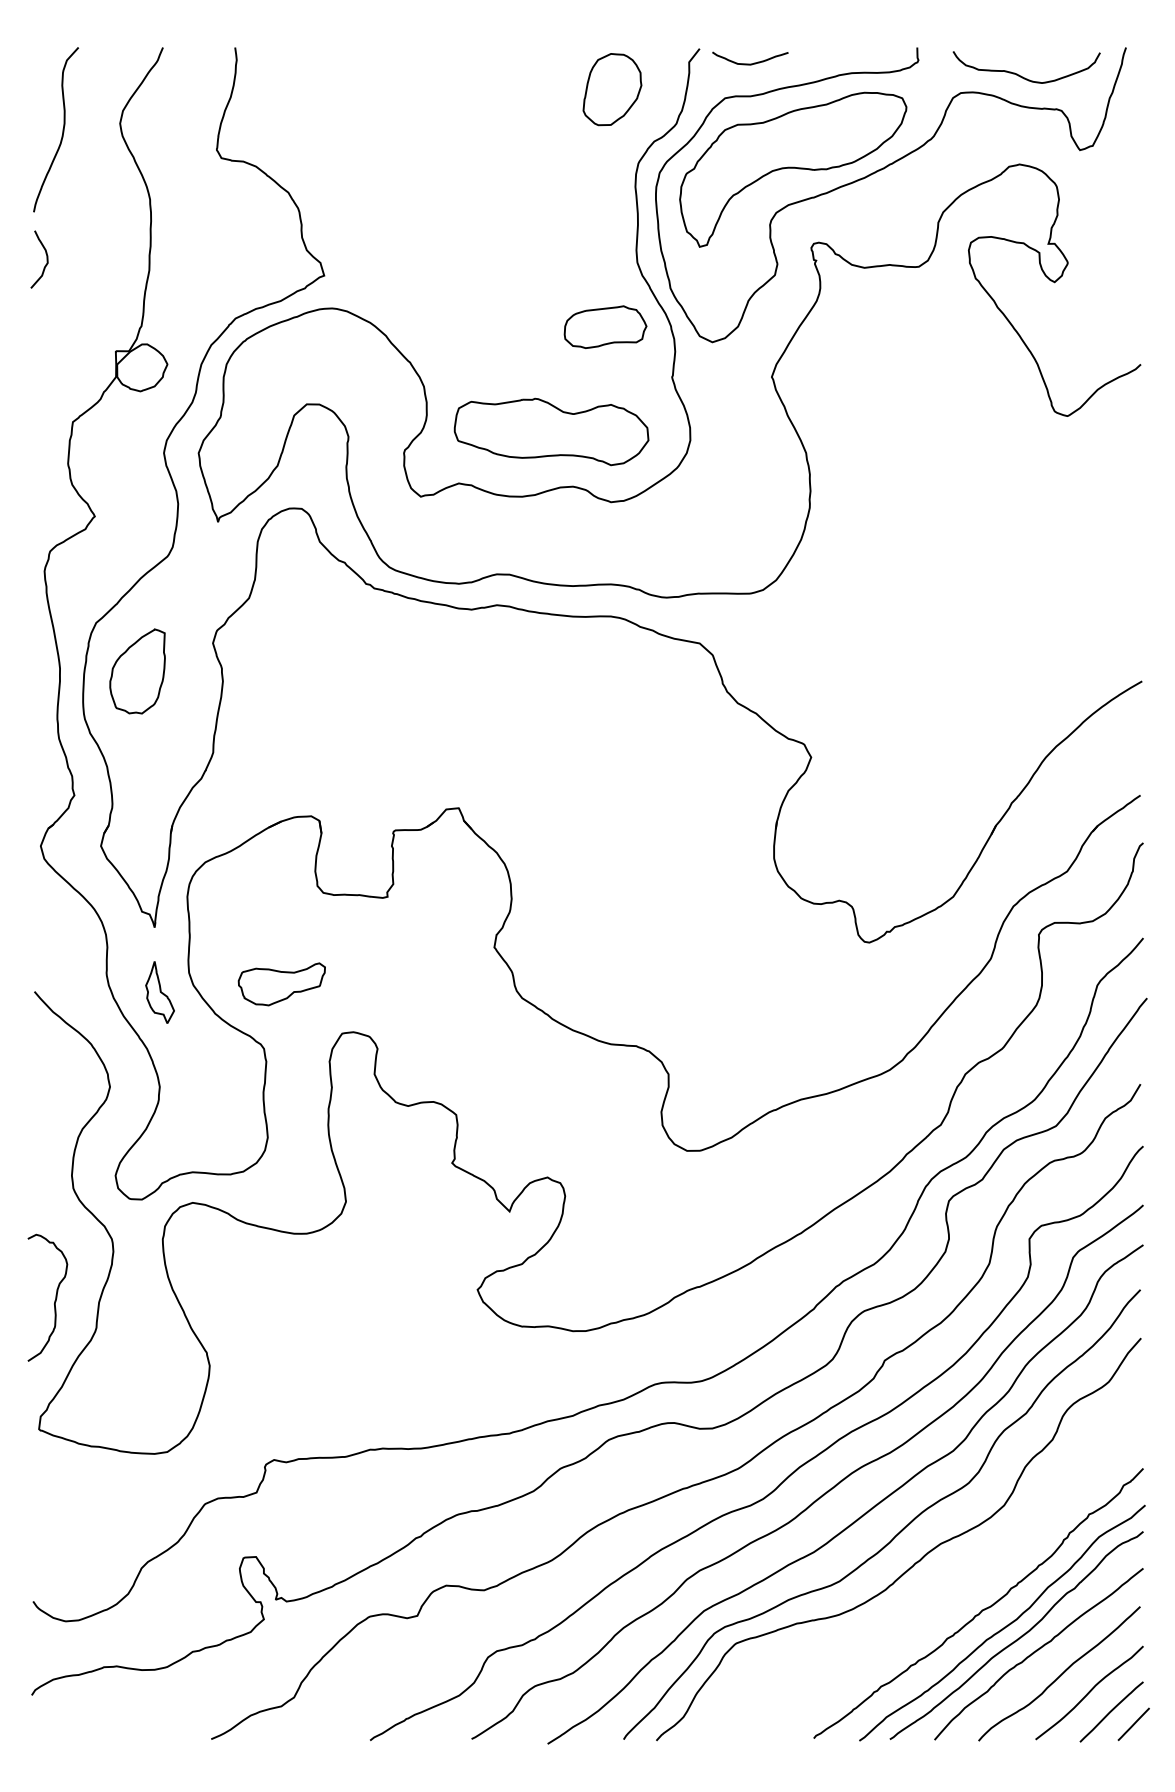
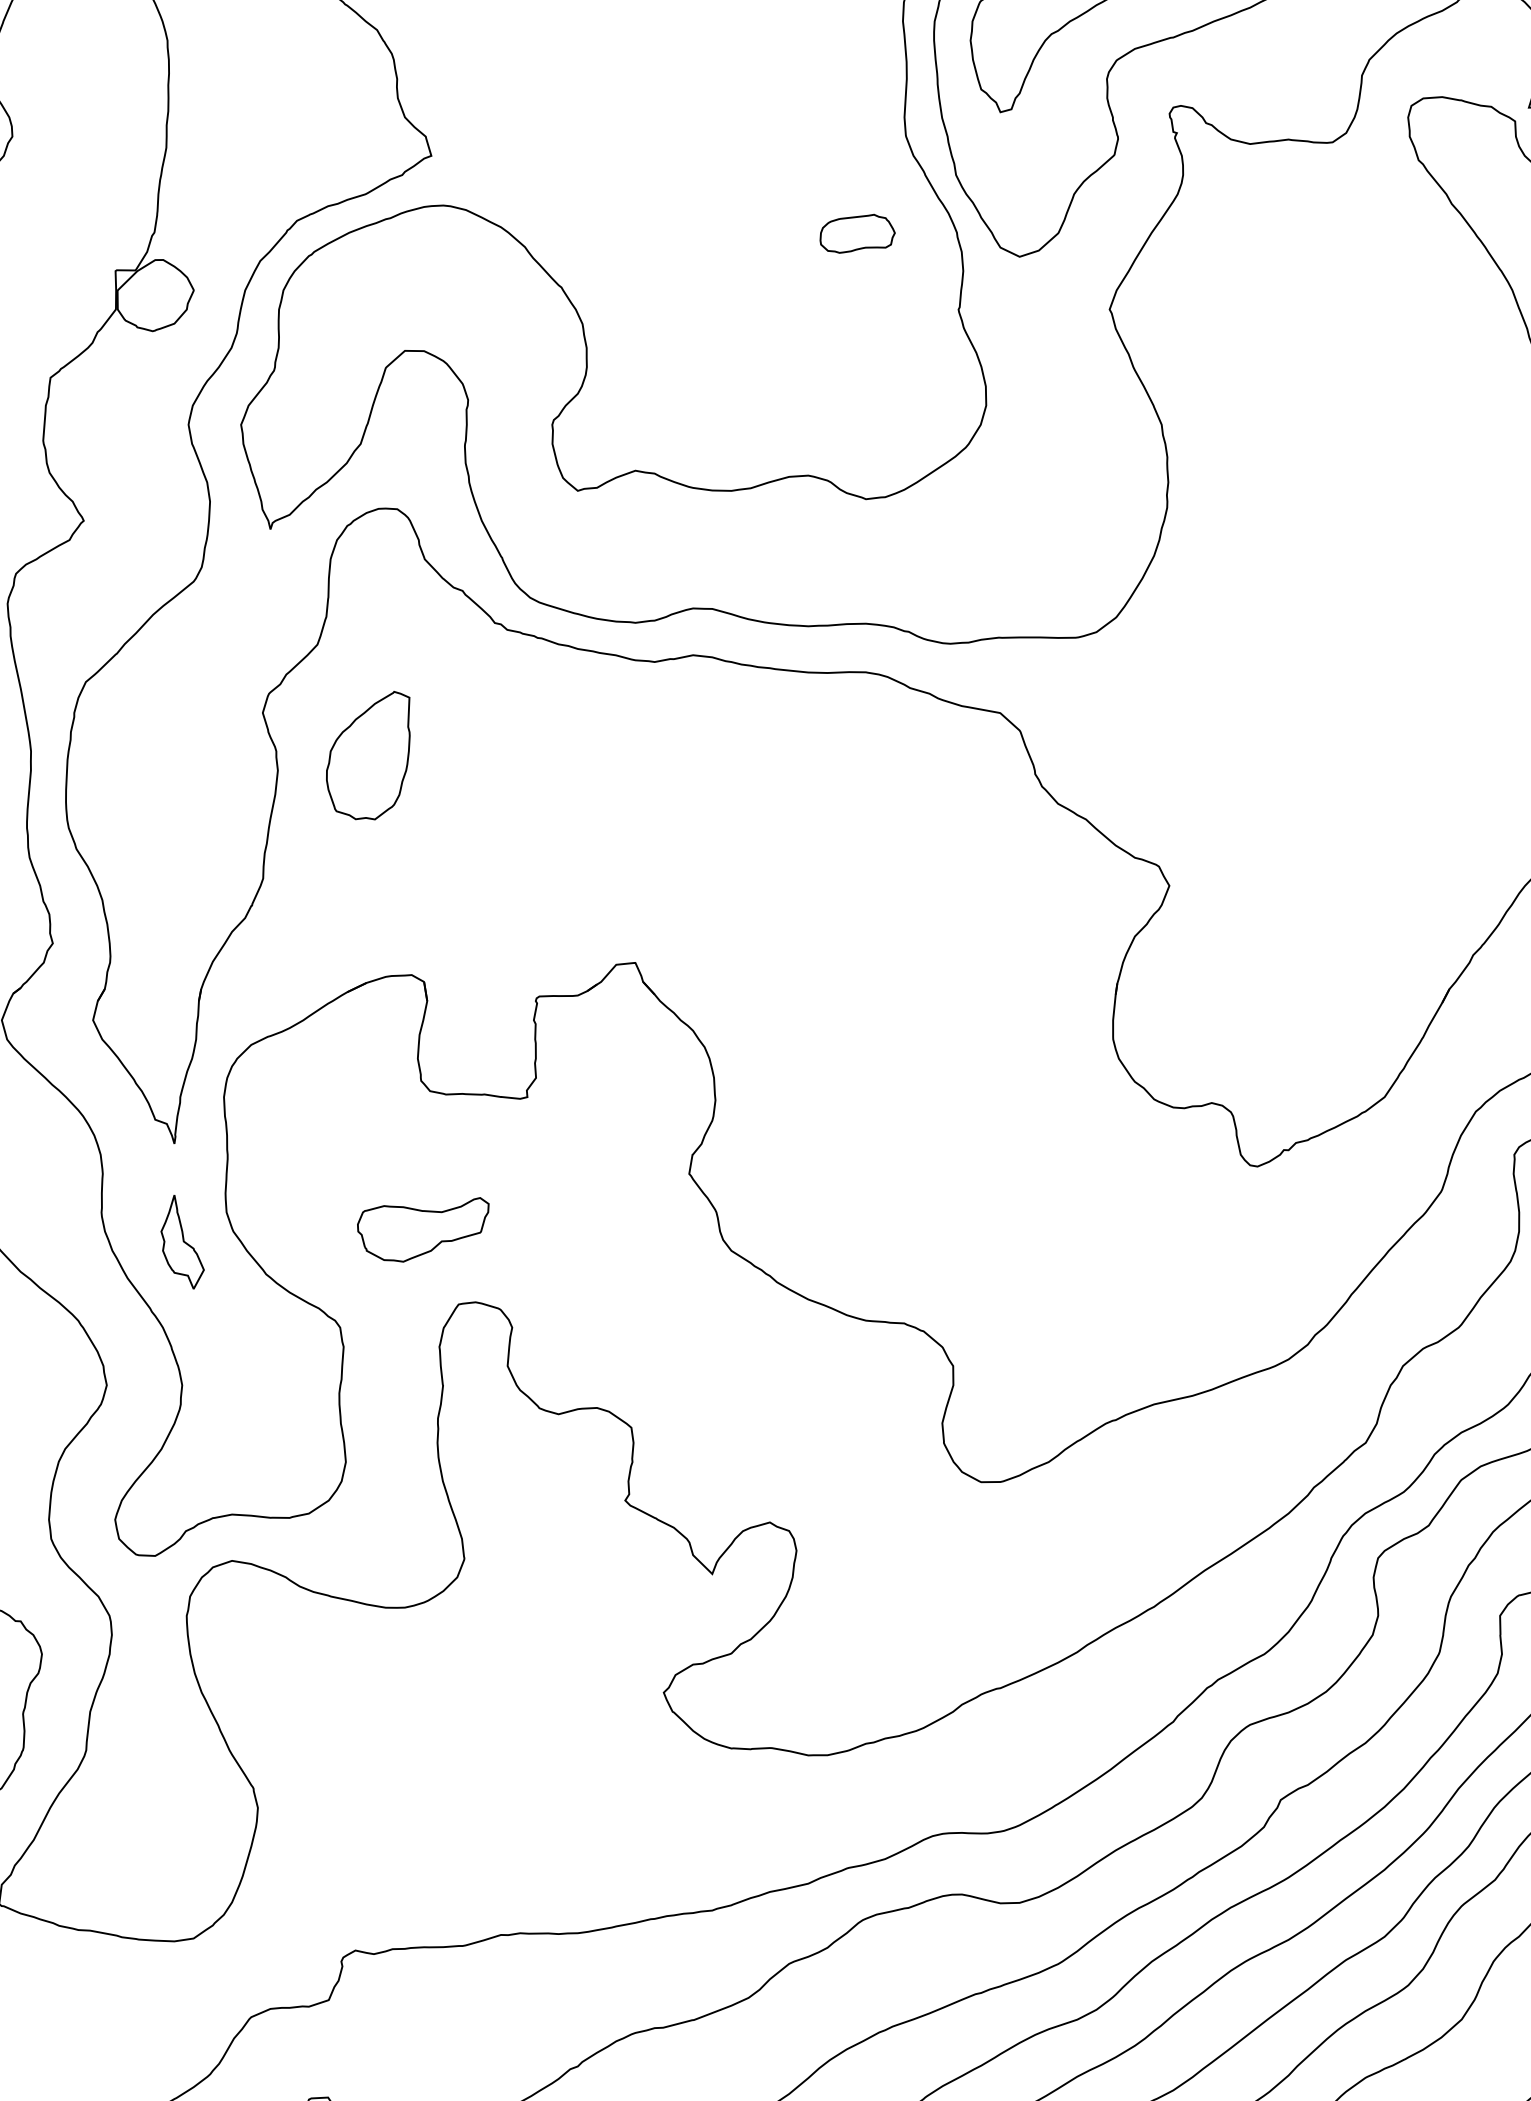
part: (605, 326) -> (857, 232), size x0.6
part: (551, 431) -> (775, 391), removed
part: (137, 671) -> (368, 755), moved
part: (281, 984) -> (422, 1230), moved

